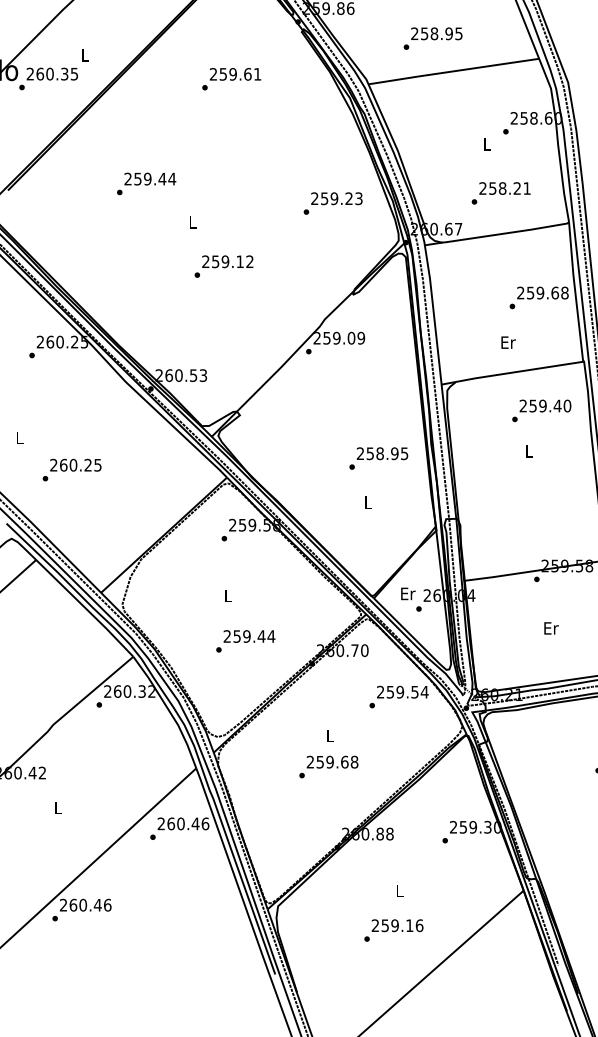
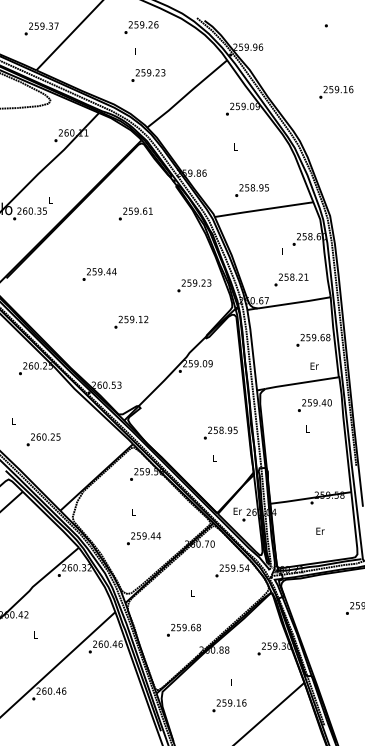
text: (146, 183) -> (99, 274), moved
text: (508, 341) -> (314, 365), moved
text: (328, 765) -> (183, 629), moved

